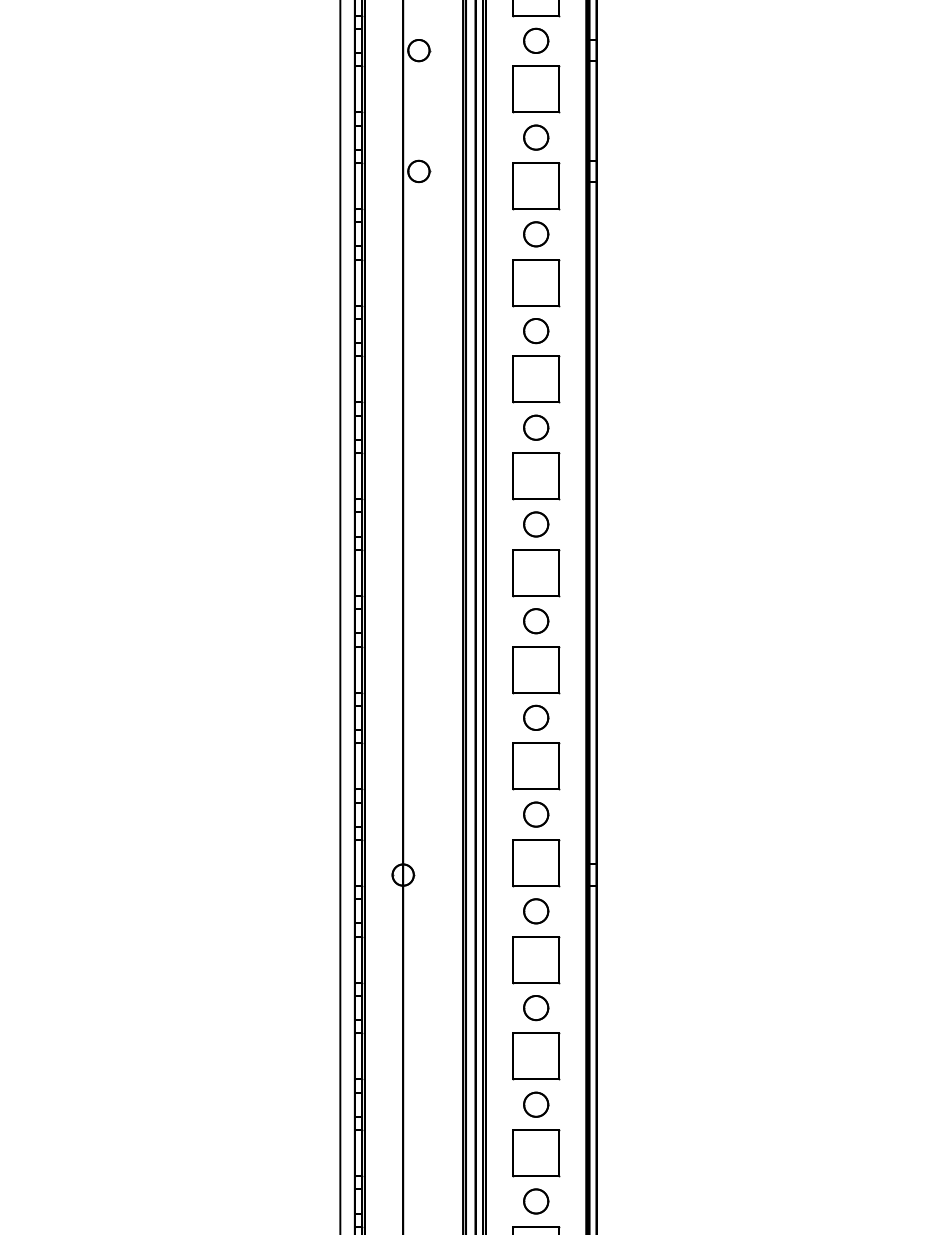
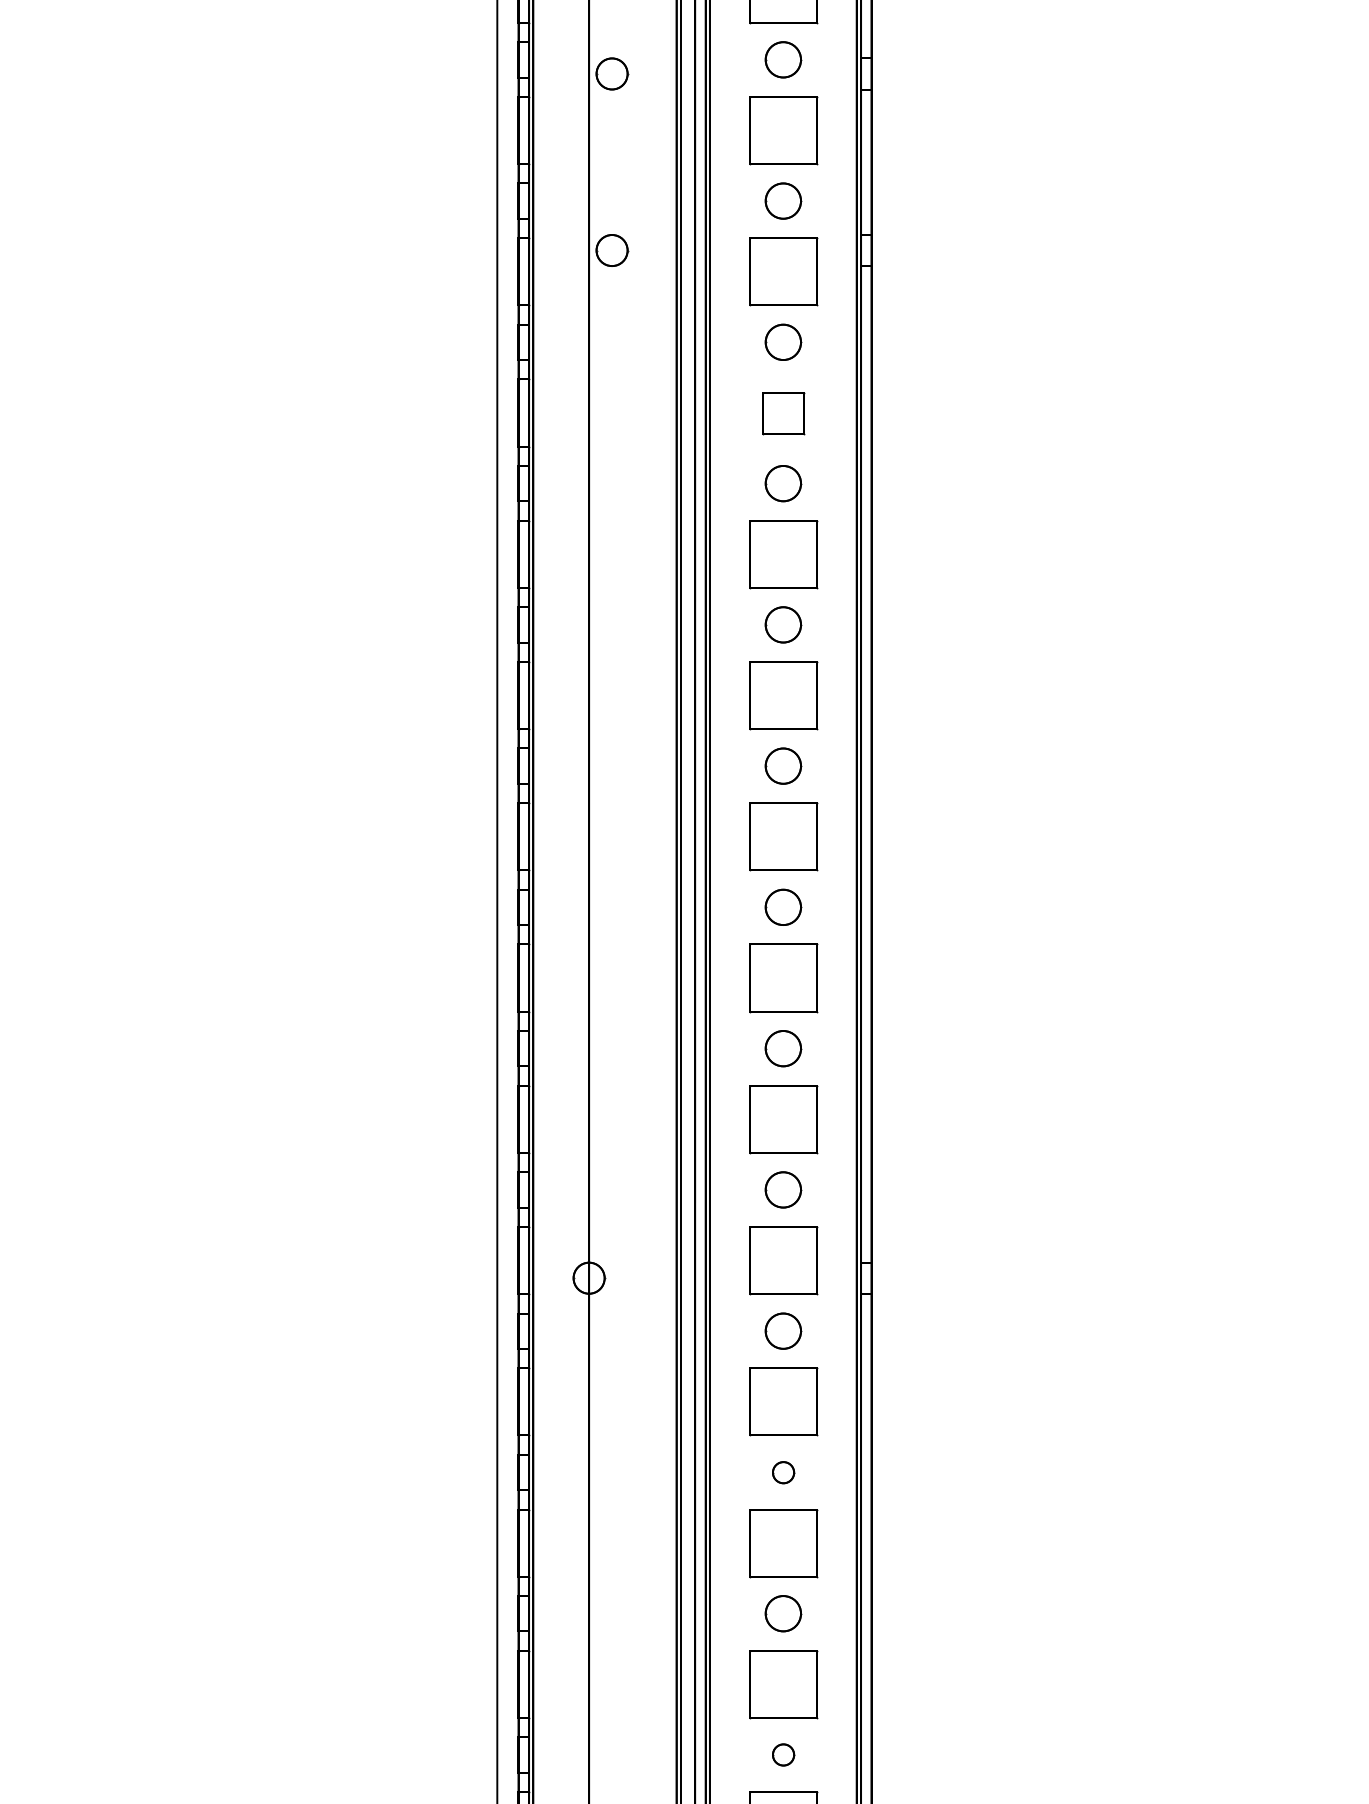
part: (536, 283) -> (783, 414), size x0.6
circle: (536, 1008) -> (783, 1473), size x0.6
circle: (536, 1201) -> (783, 1754), size x0.6

